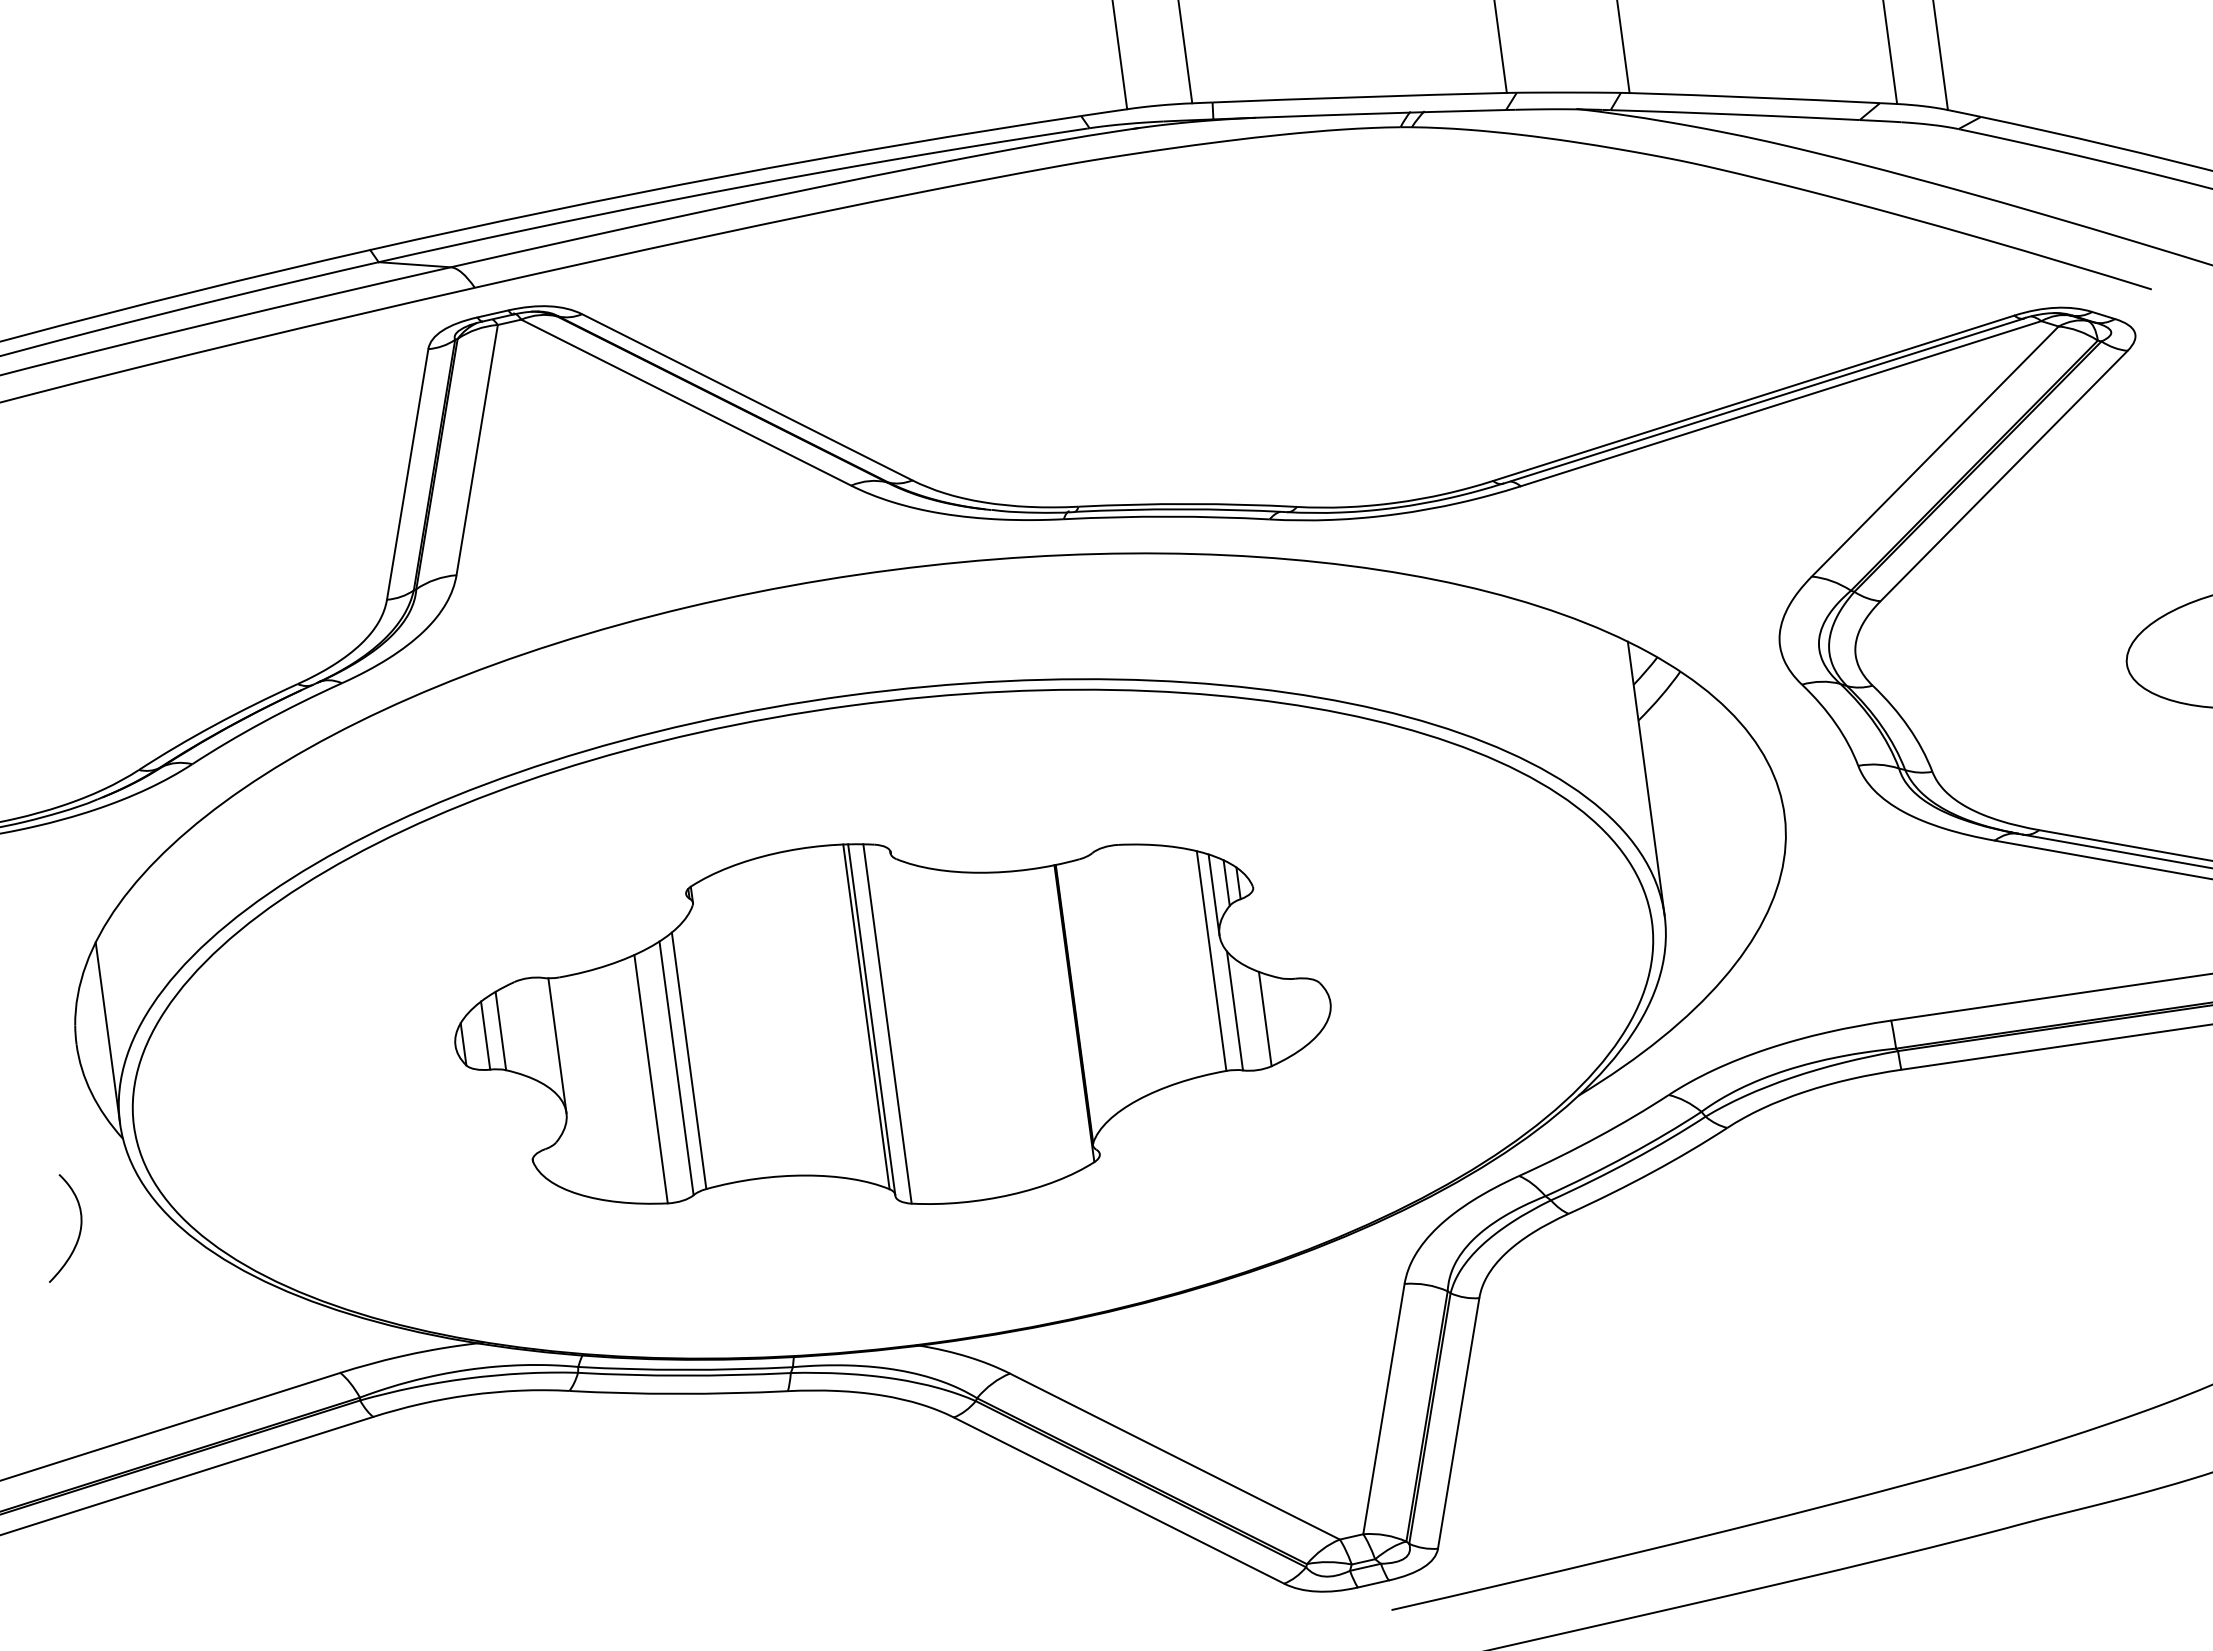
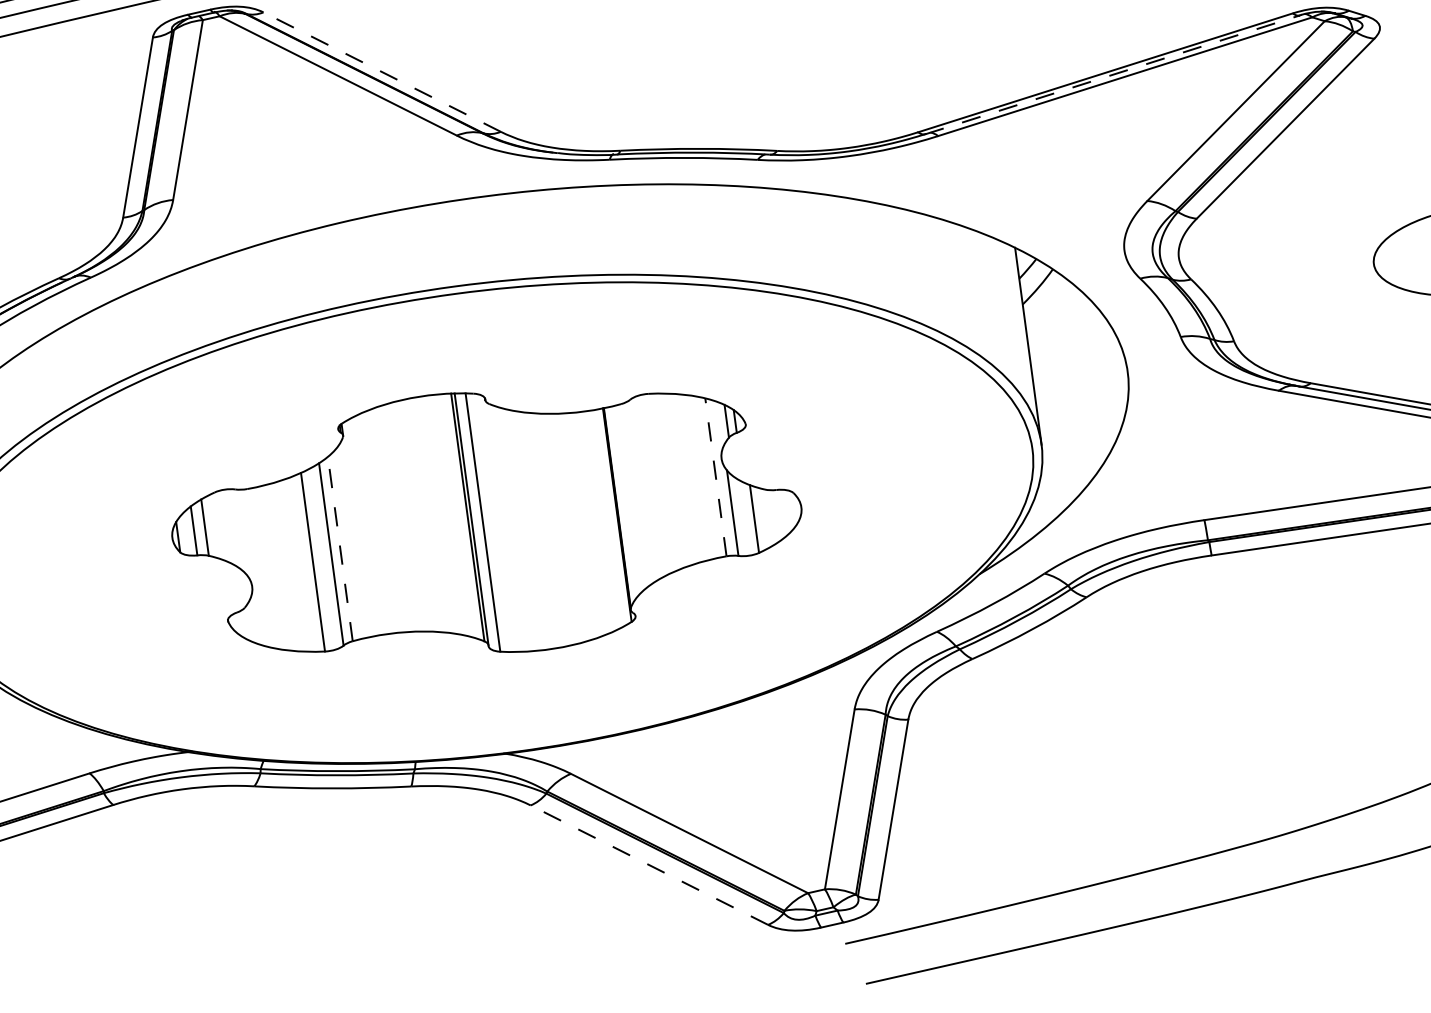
line: (747, 397) -> (382, 72), solid -> dashed
line: (1763, 401) -> (1112, 75), solid -> dashed
line: (1213, 894) -> (717, 429), removed
line: (1211, 961) -> (715, 477), solid -> dashed
line: (557, 1045) -> (245, 538), removed
line: (689, 1060) -> (340, 548), solid -> dashed
line: (1119, 1500) -> (649, 865), solid -> dashed

